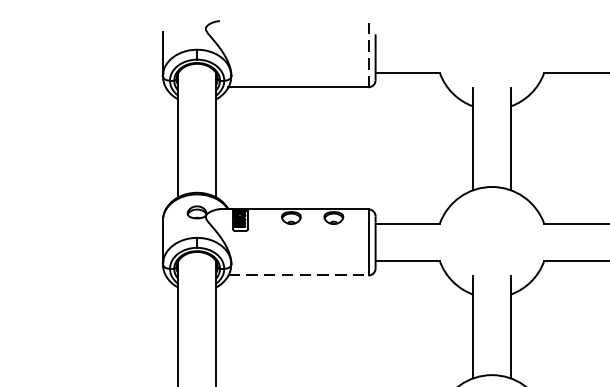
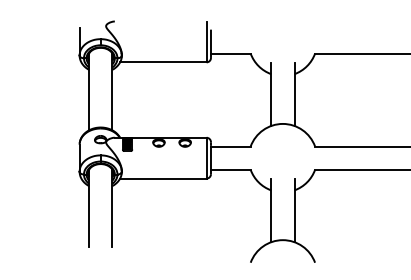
line: (368, 53) -> (206, 41), dashed -> solid
line: (298, 275) -> (163, 178), dashed -> solid

